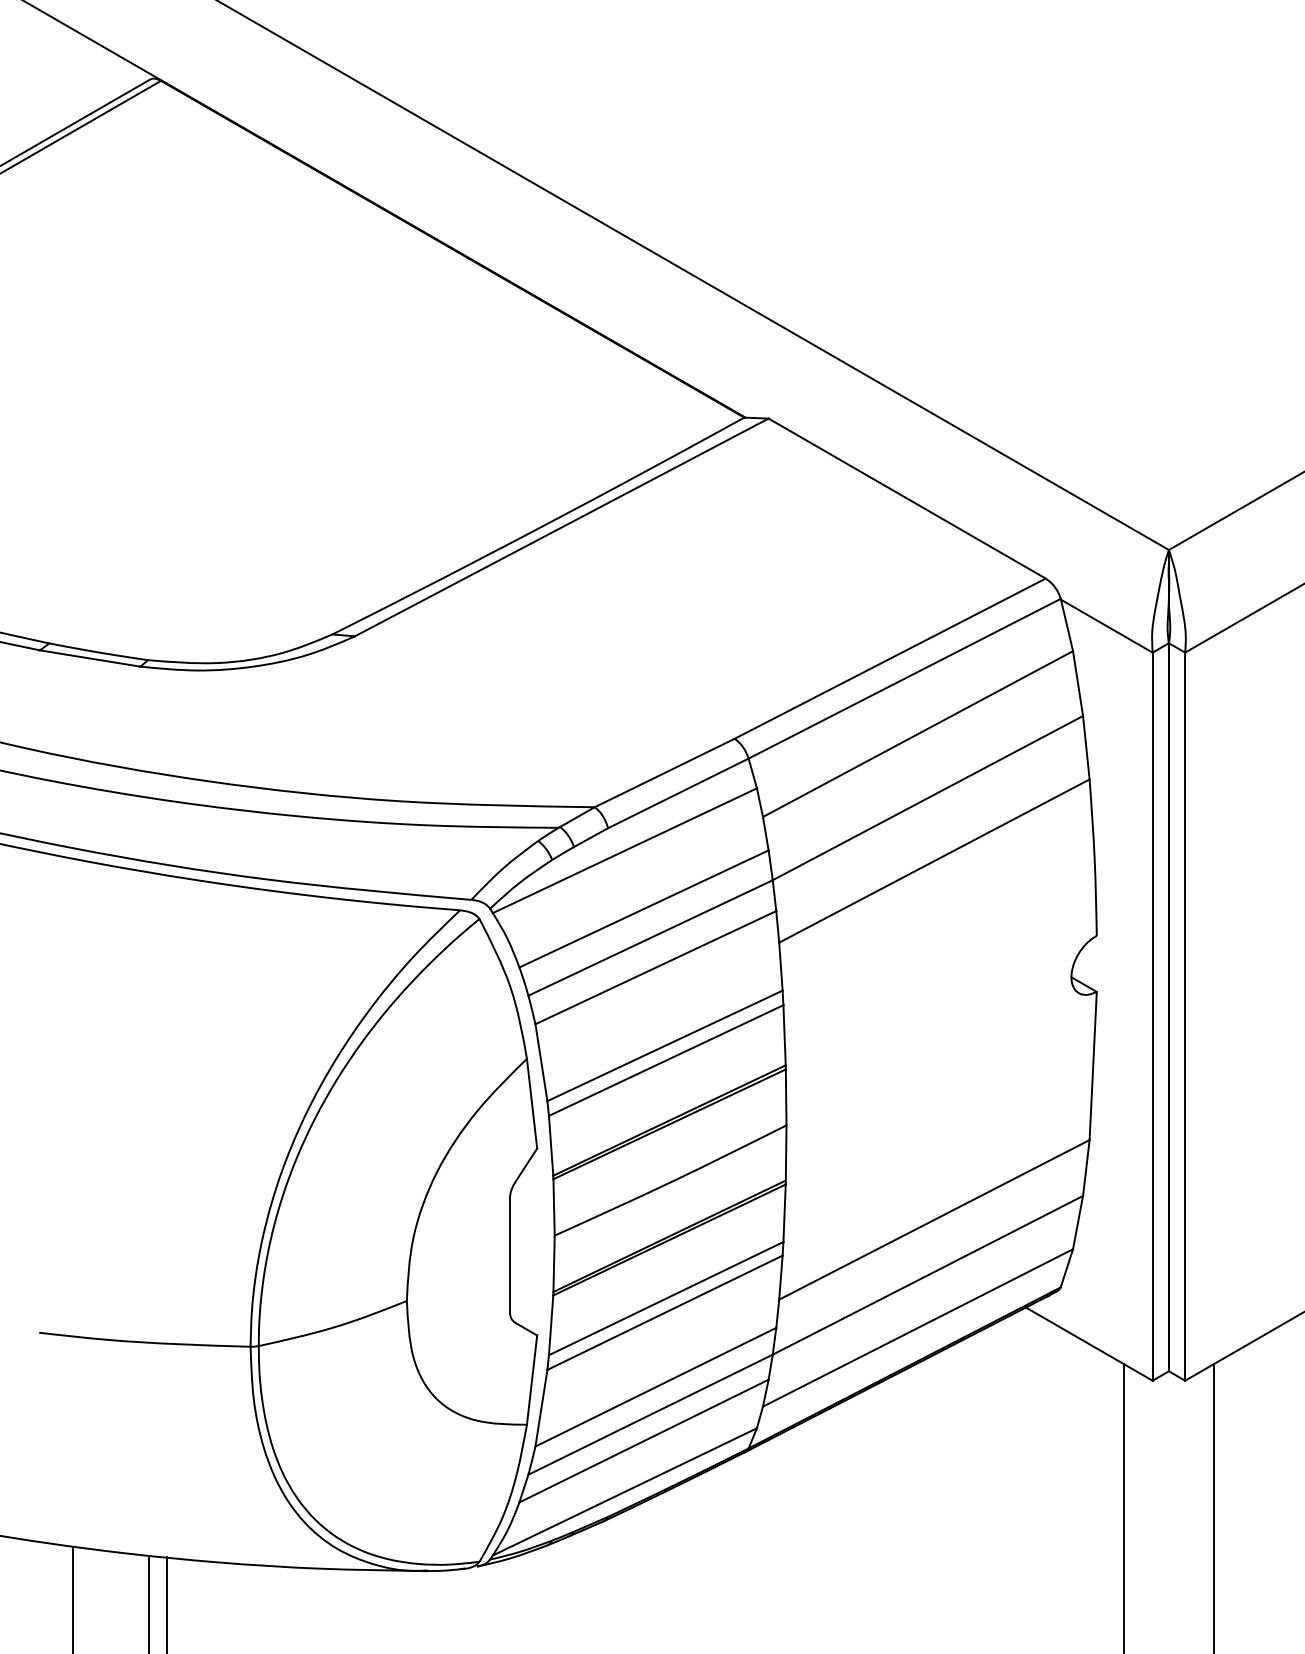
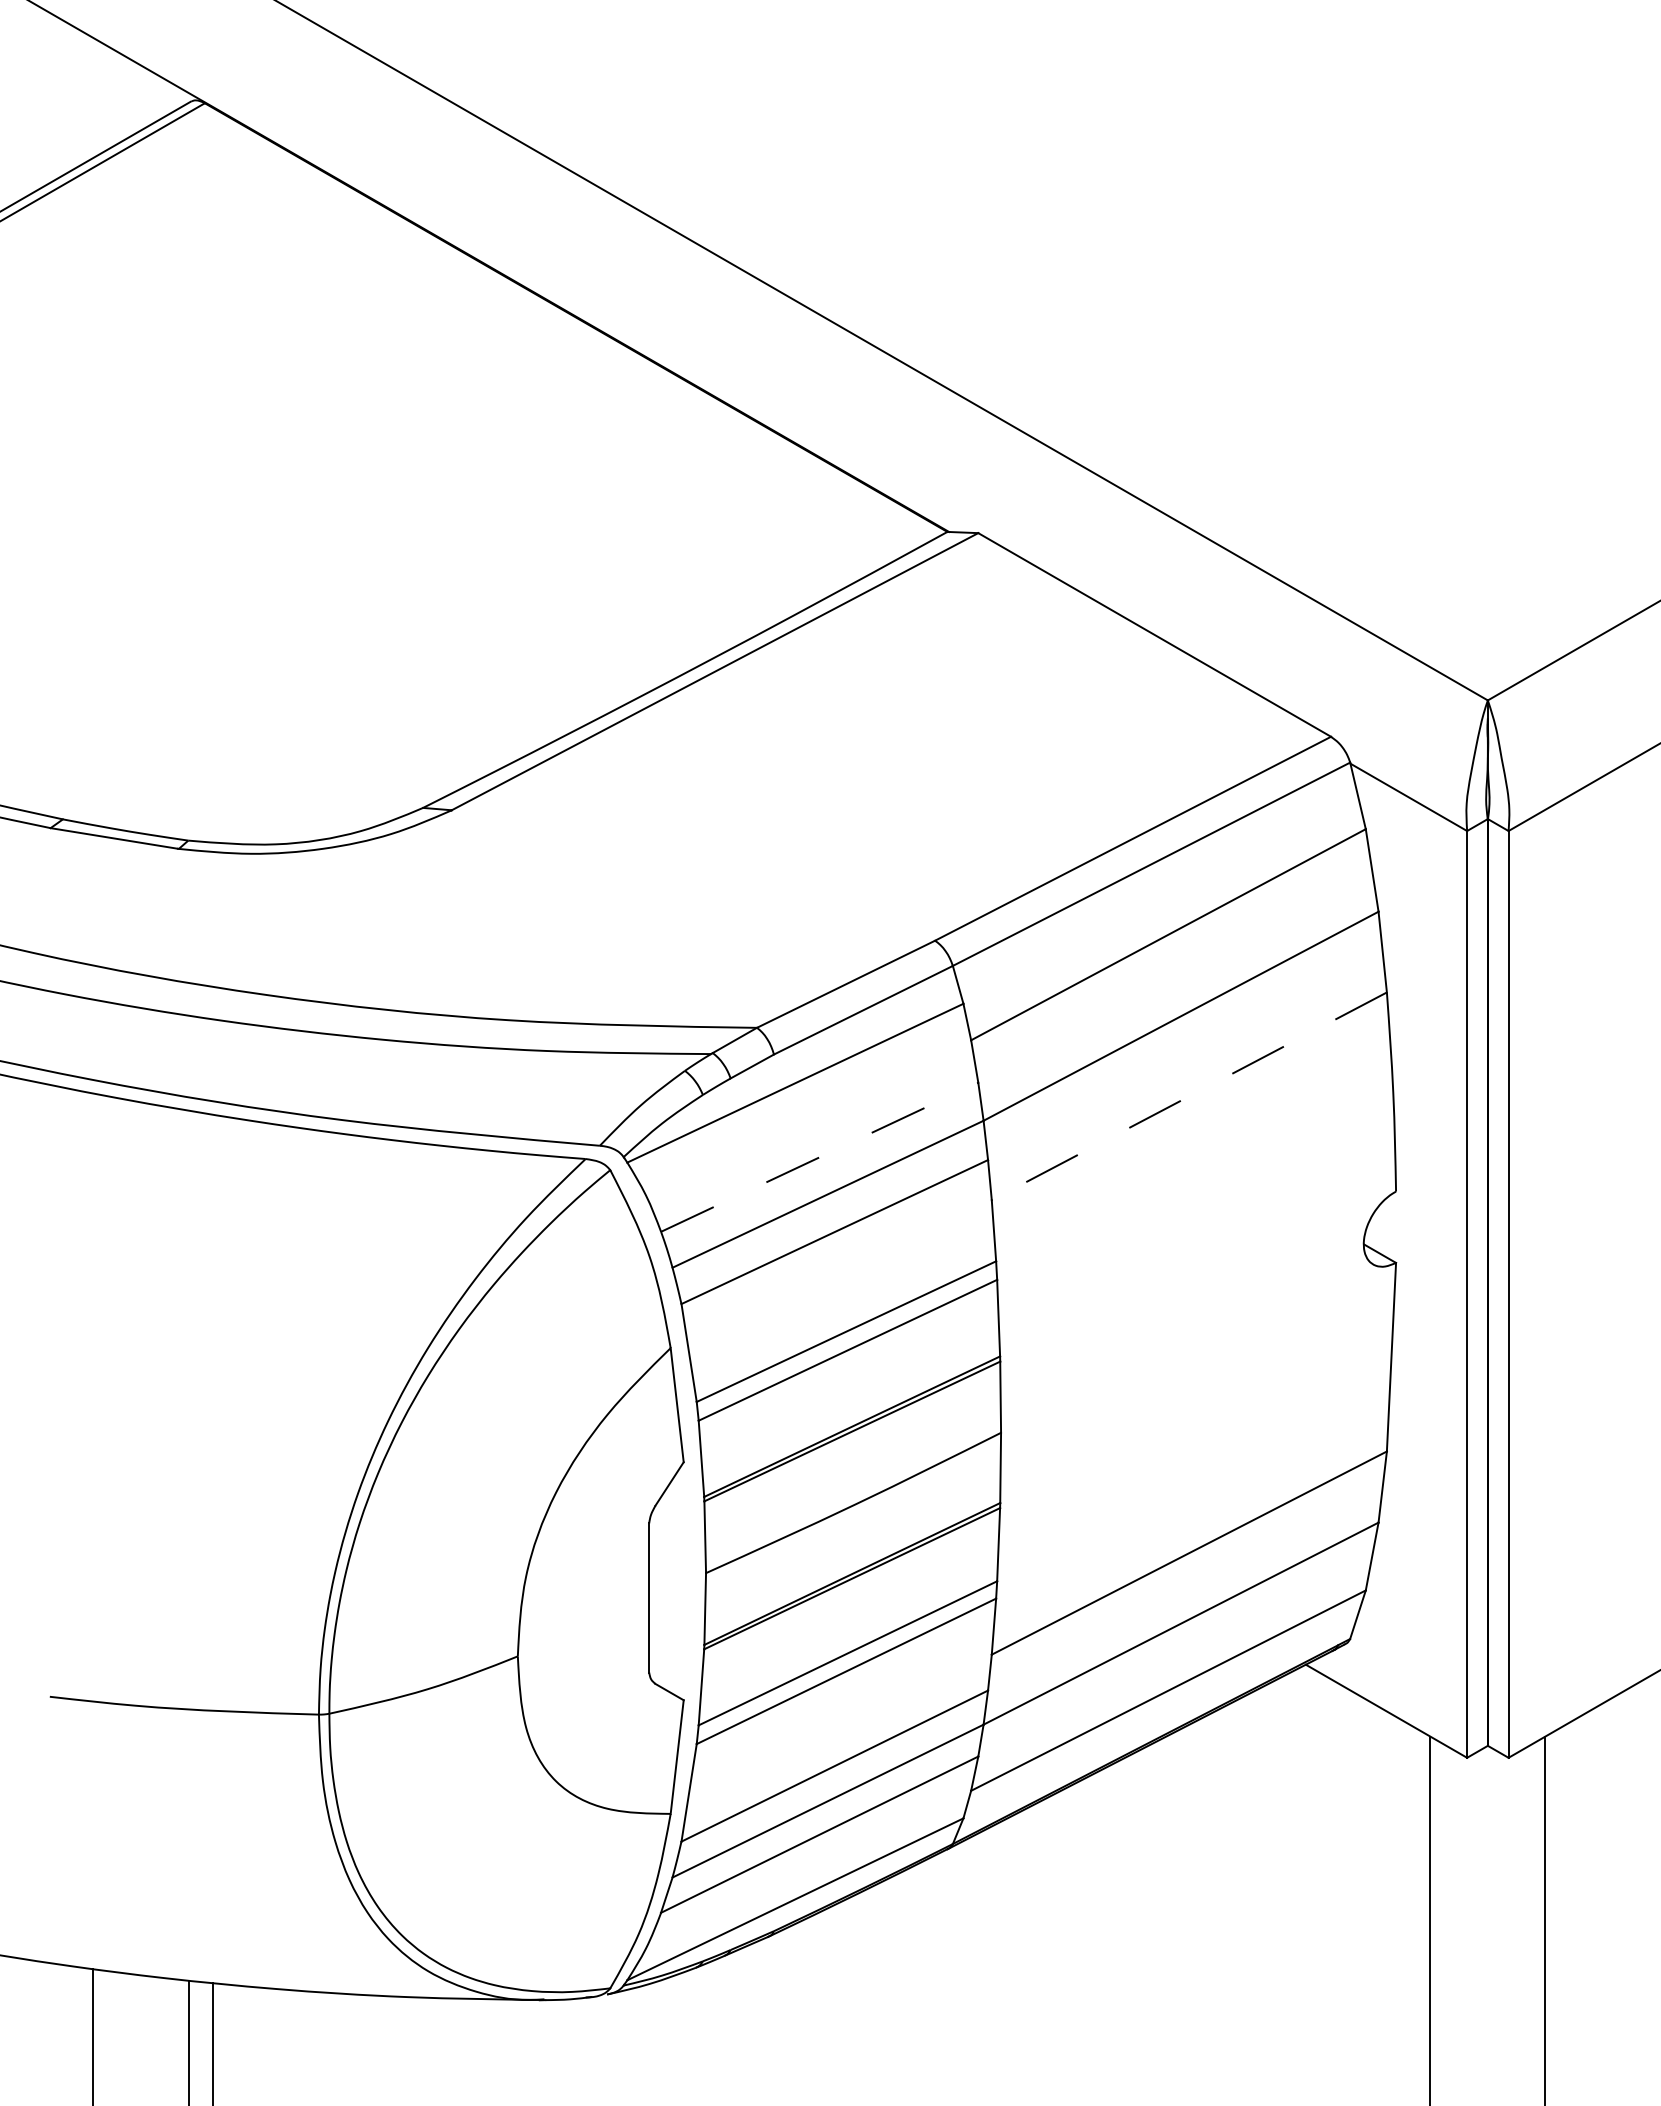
line: (933, 861) -> (1188, 1096), solid -> dashed
line: (644, 909) -> (820, 1157), solid -> dashed

